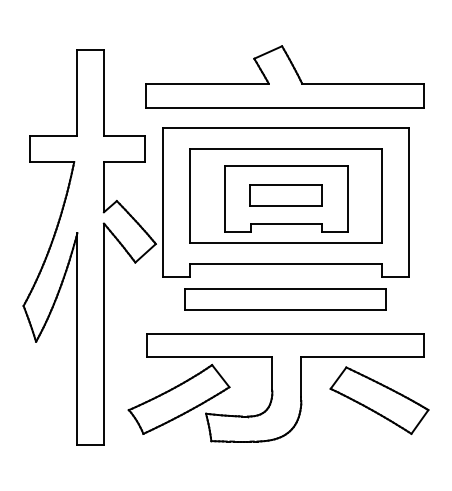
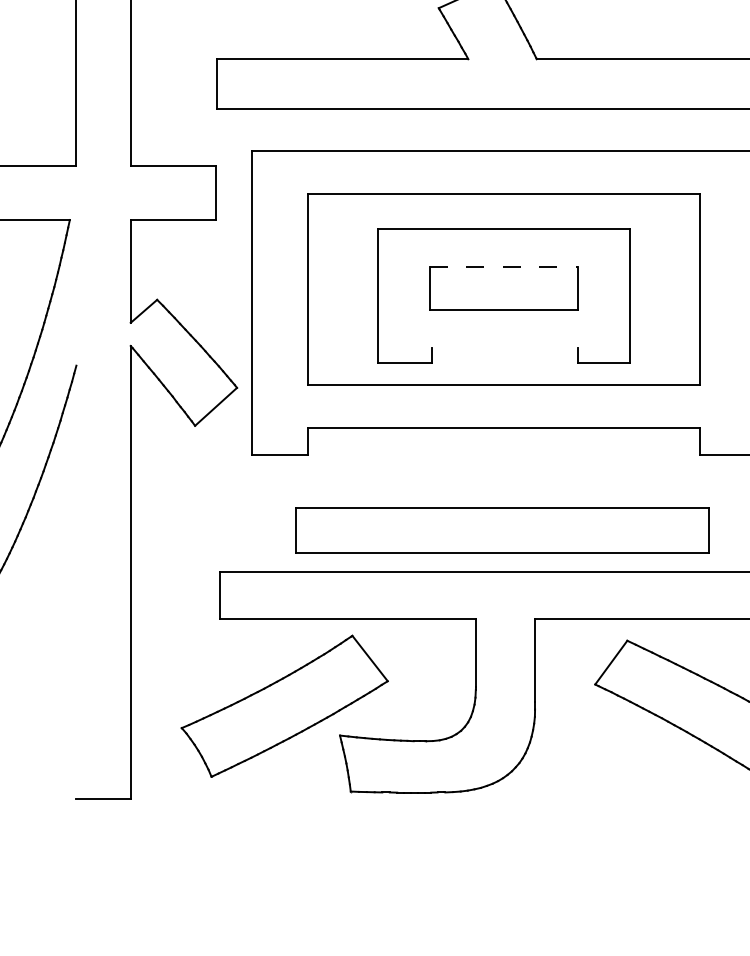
line: (286, 184) -> (504, 265), solid -> dashed
line: (286, 224) -> (504, 347), removed
part: (285, 299) -> (502, 530), moved
line: (77, 338) -> (76, 581), removed

